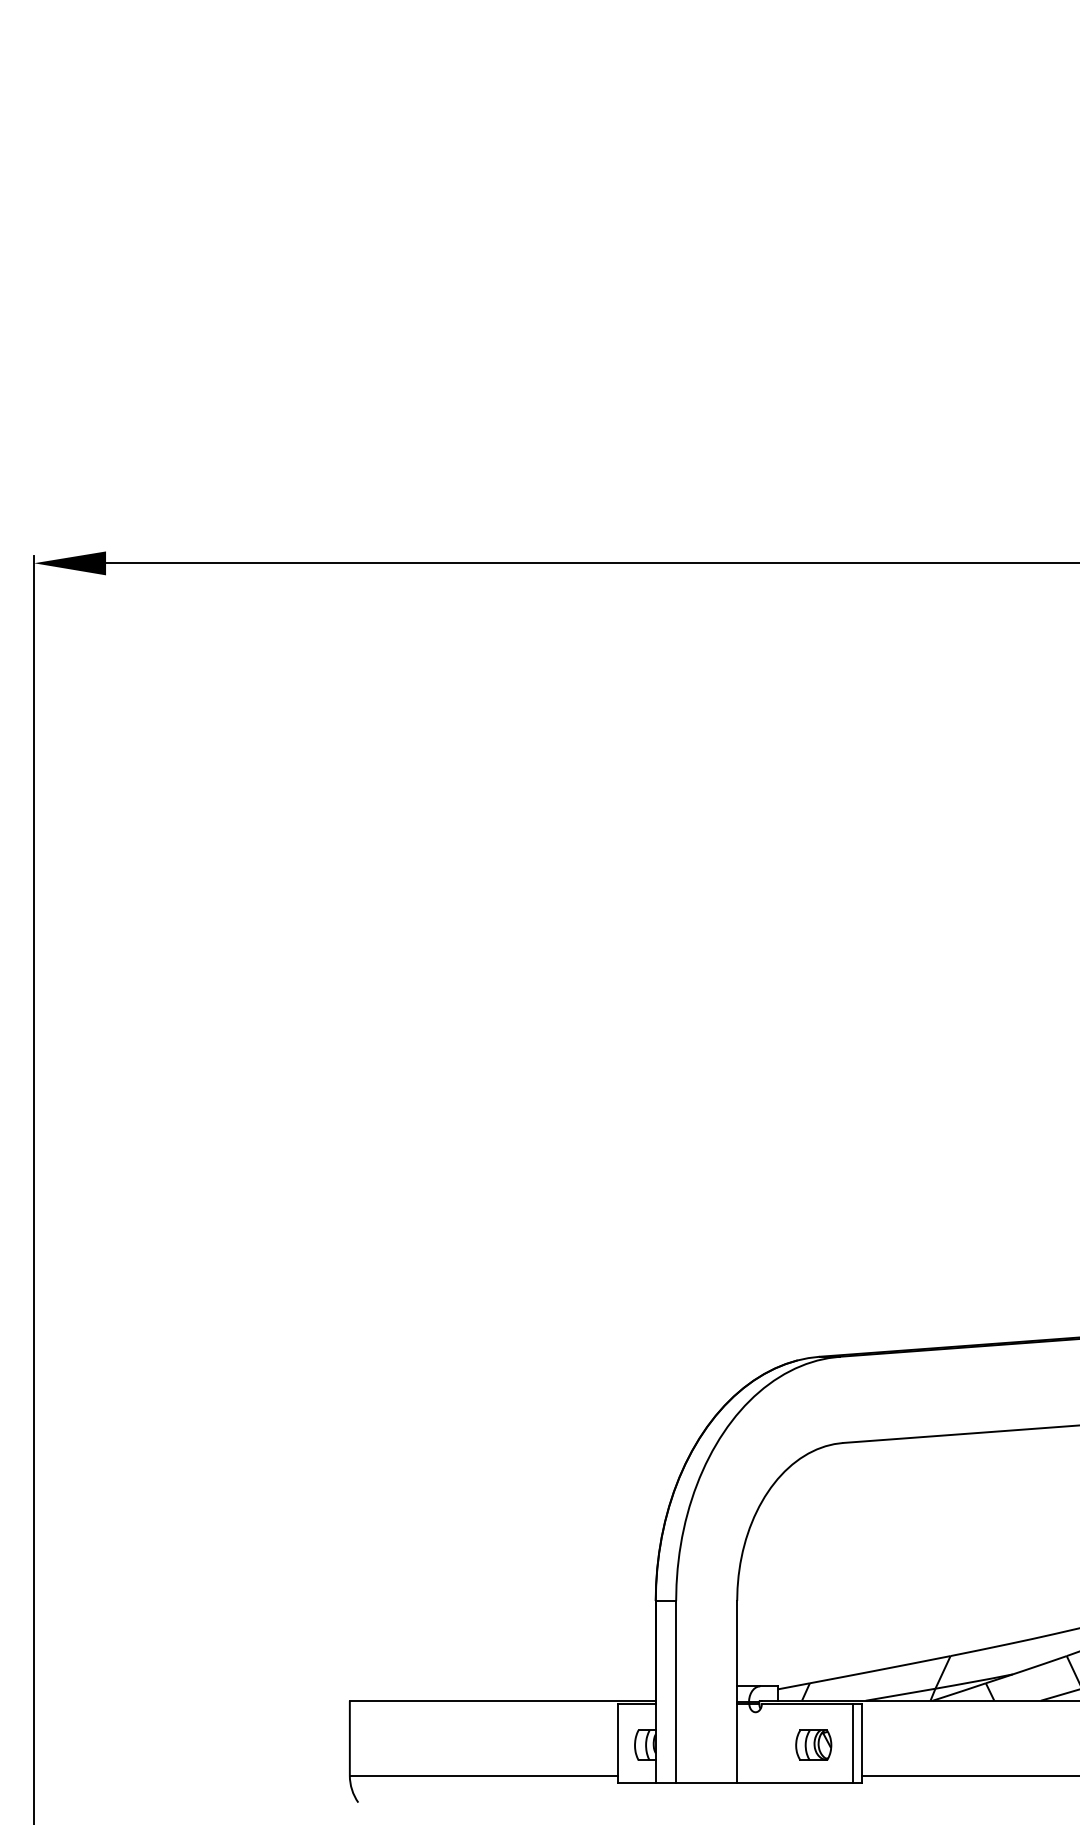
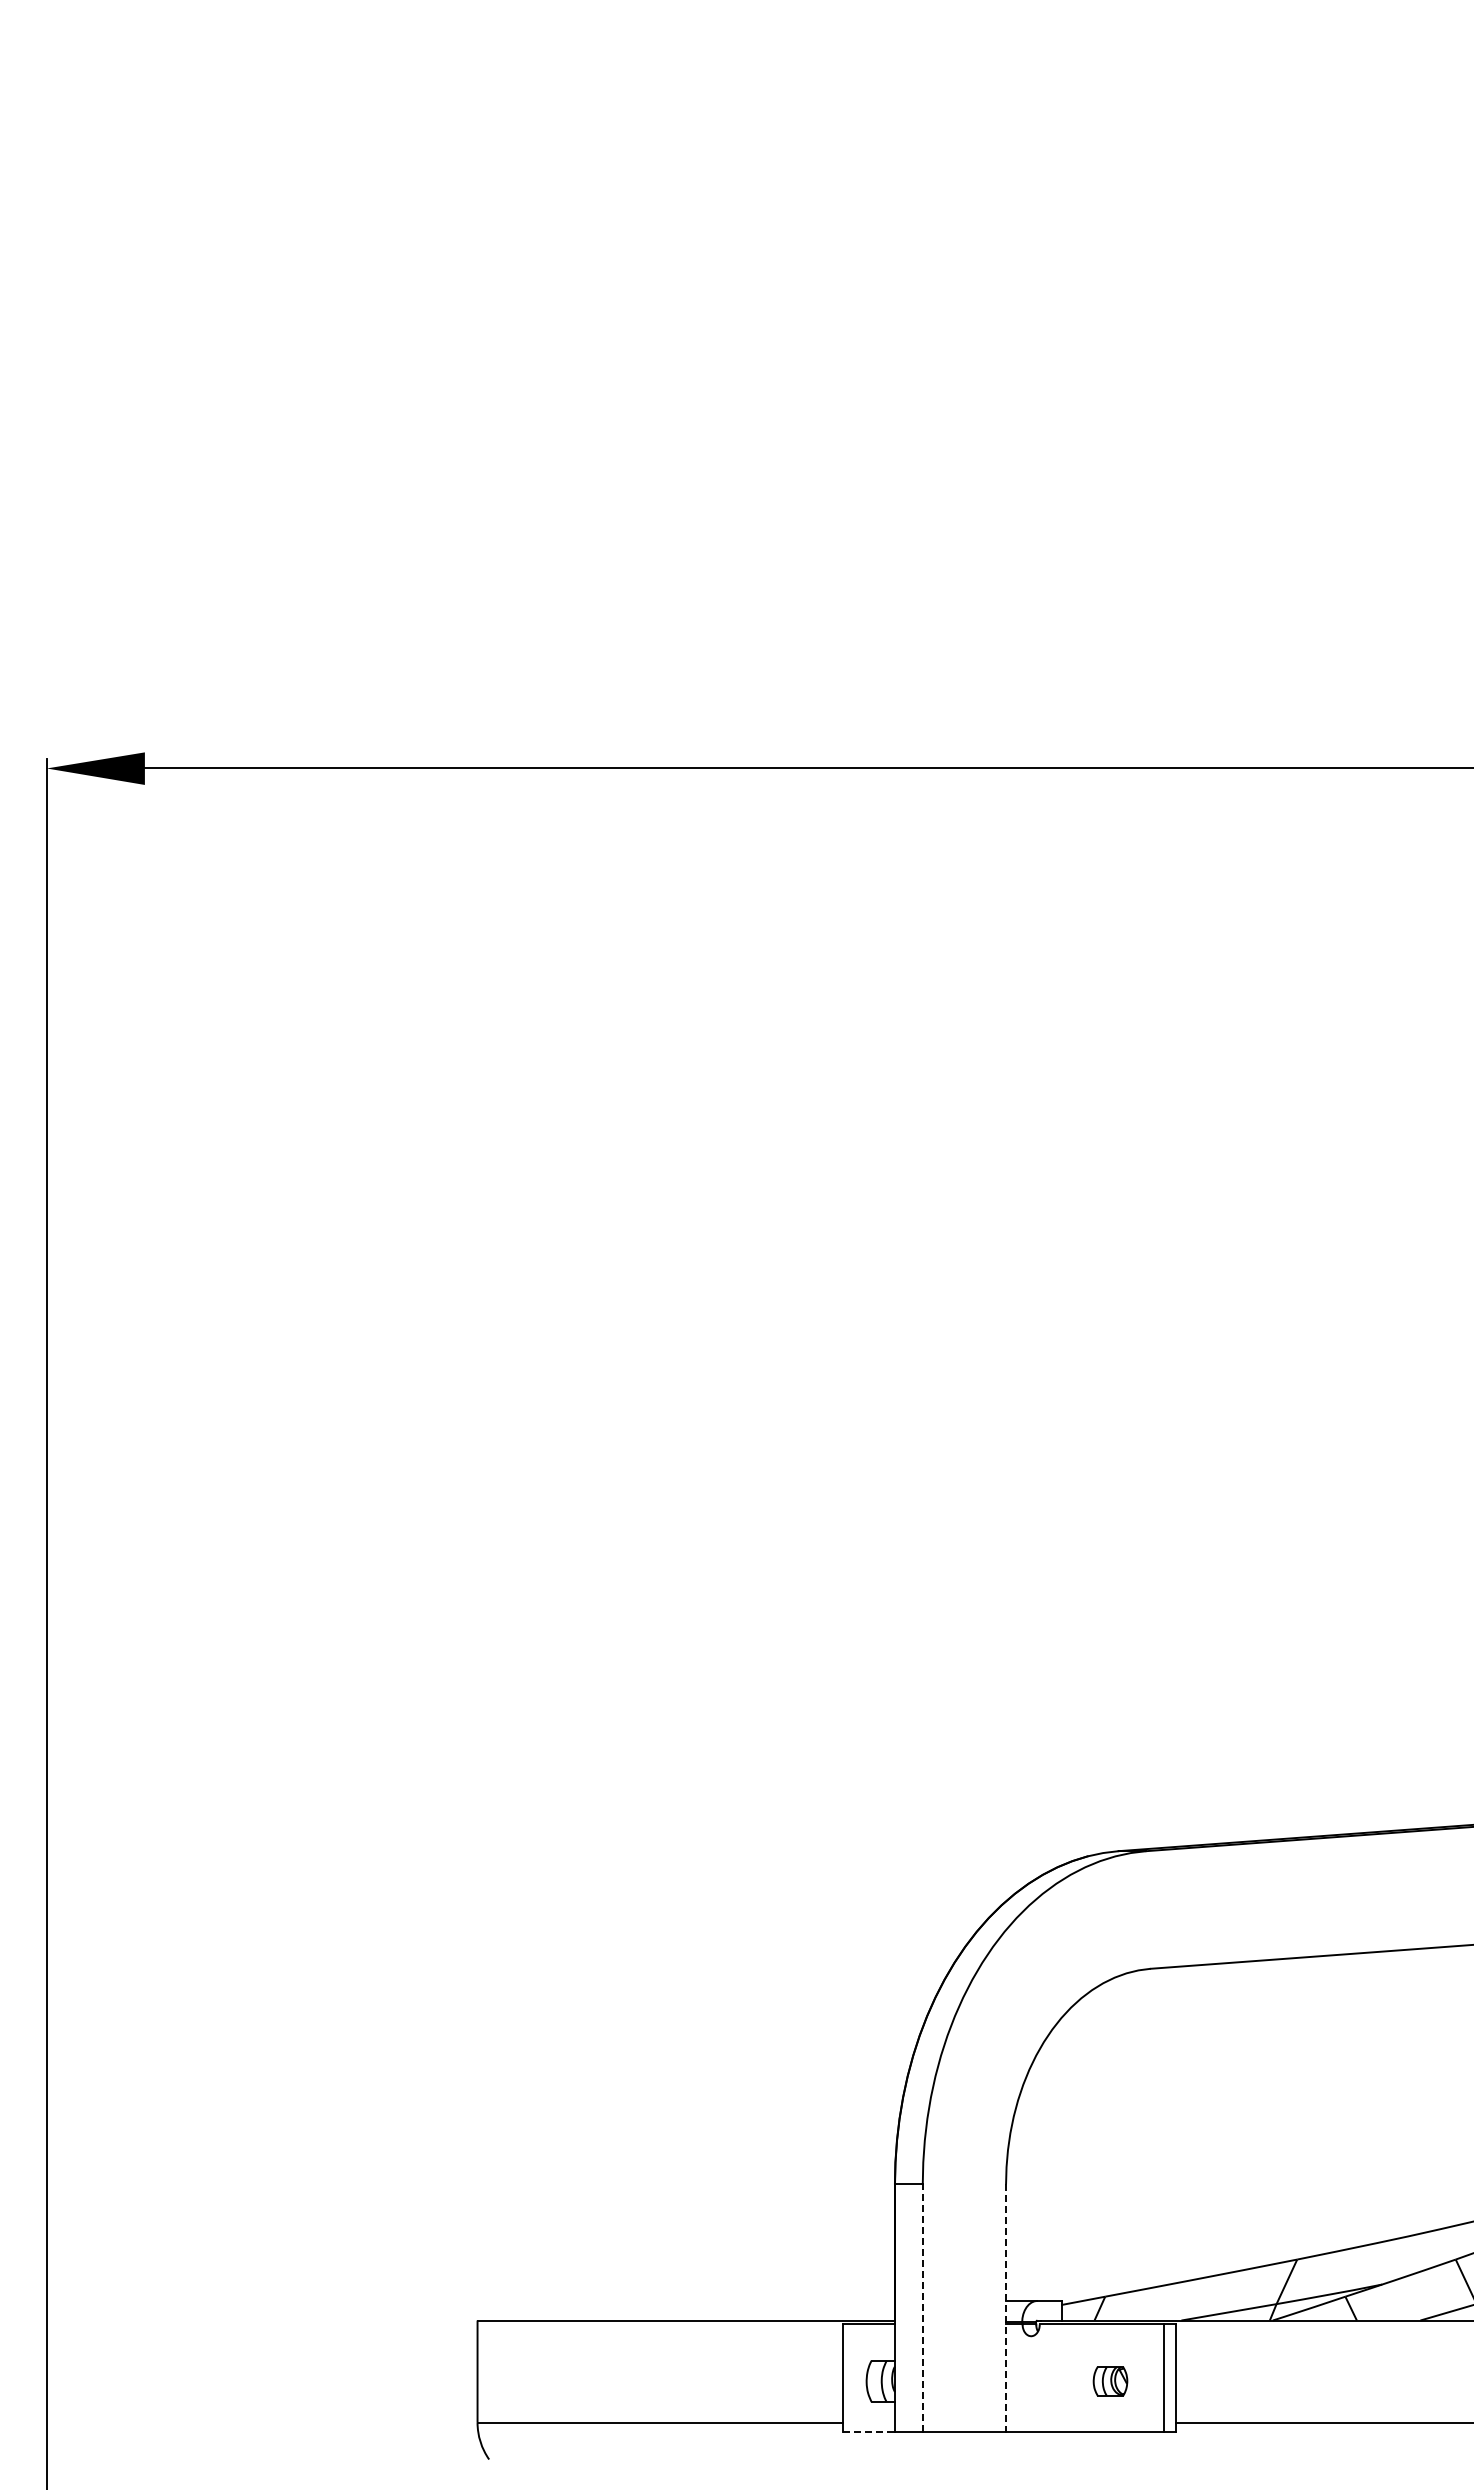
line: (675, 1691) -> (922, 2307), solid -> dashed
line: (737, 1691) -> (1006, 2308), solid -> dashed
part: (813, 1745) -> (1110, 2381), size x0.7
line: (637, 1782) -> (869, 2432), solid -> dashed

